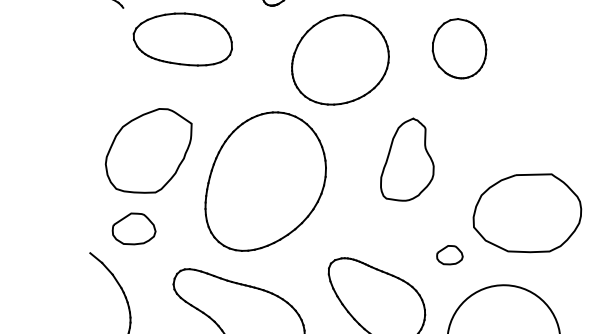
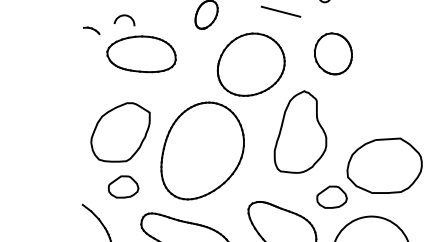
part: (407, 158) -> (300, 131), size x1.43
part: (134, 228) -> (123, 186), moved
part: (449, 254) -> (331, 196), size x1.67

